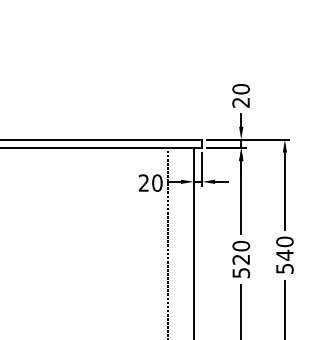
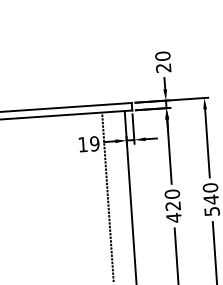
text: (150, 182) -> (88, 143), 20 -> 19
text: (241, 272) -> (174, 217), 520 -> 420

